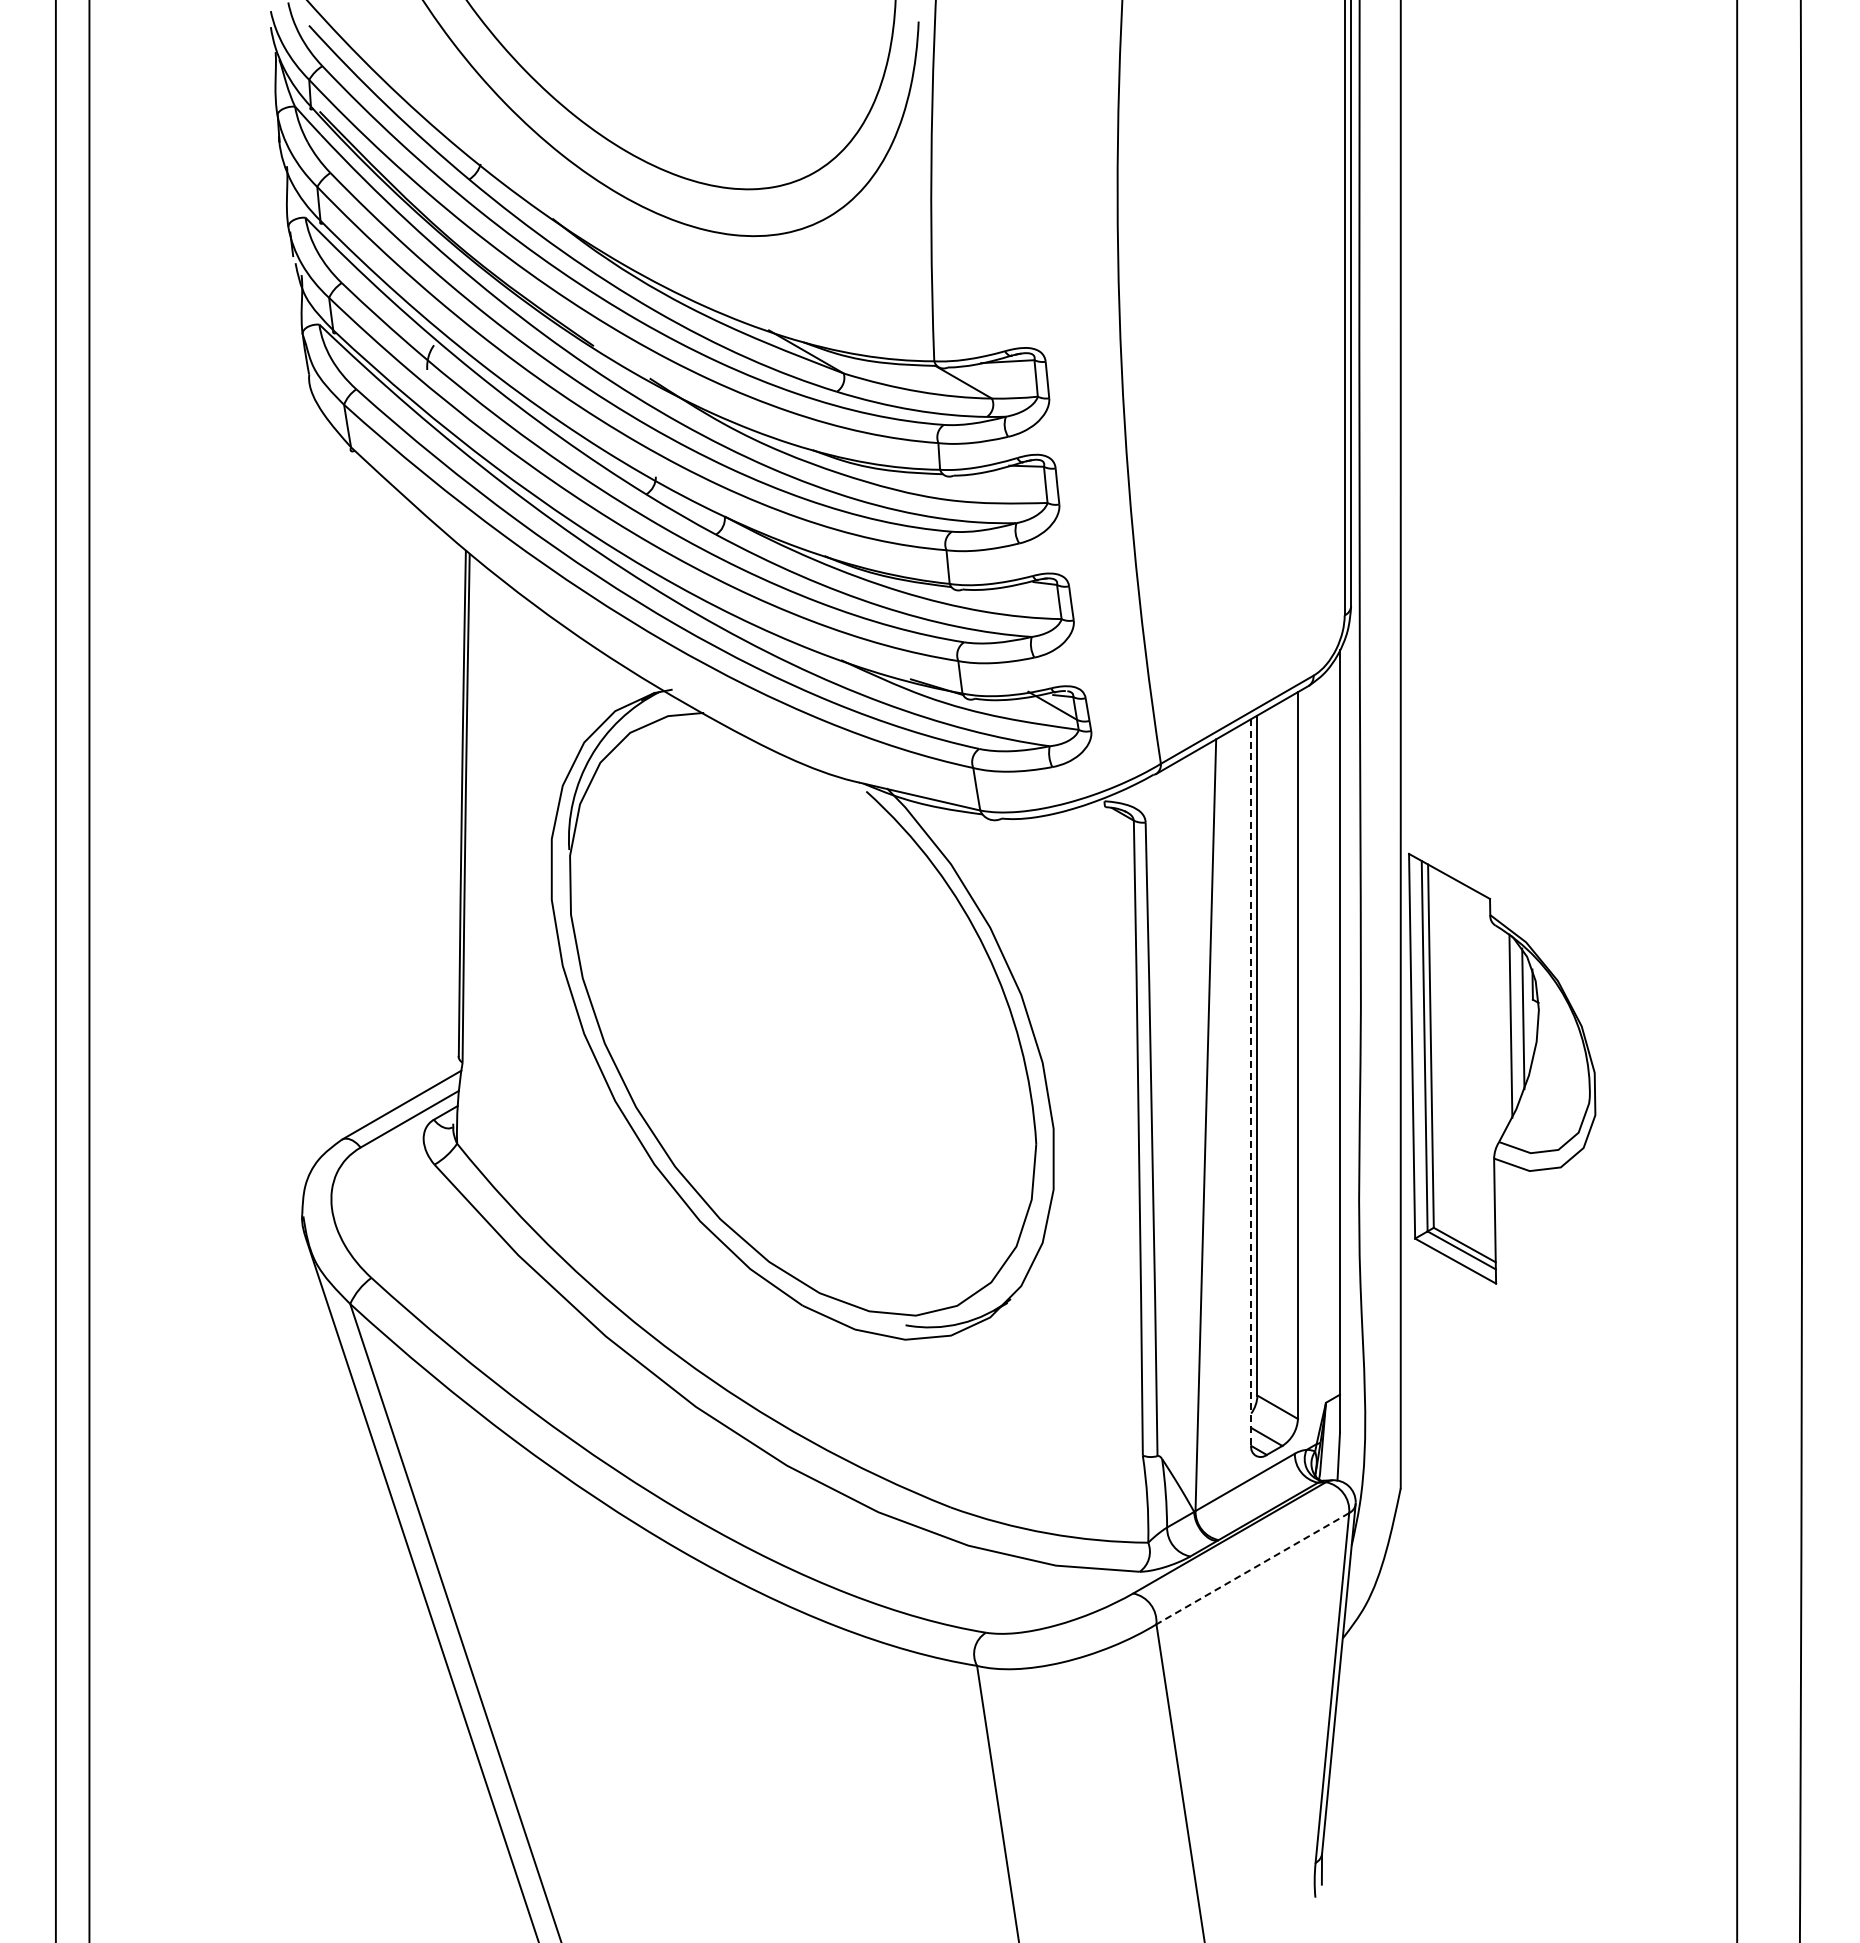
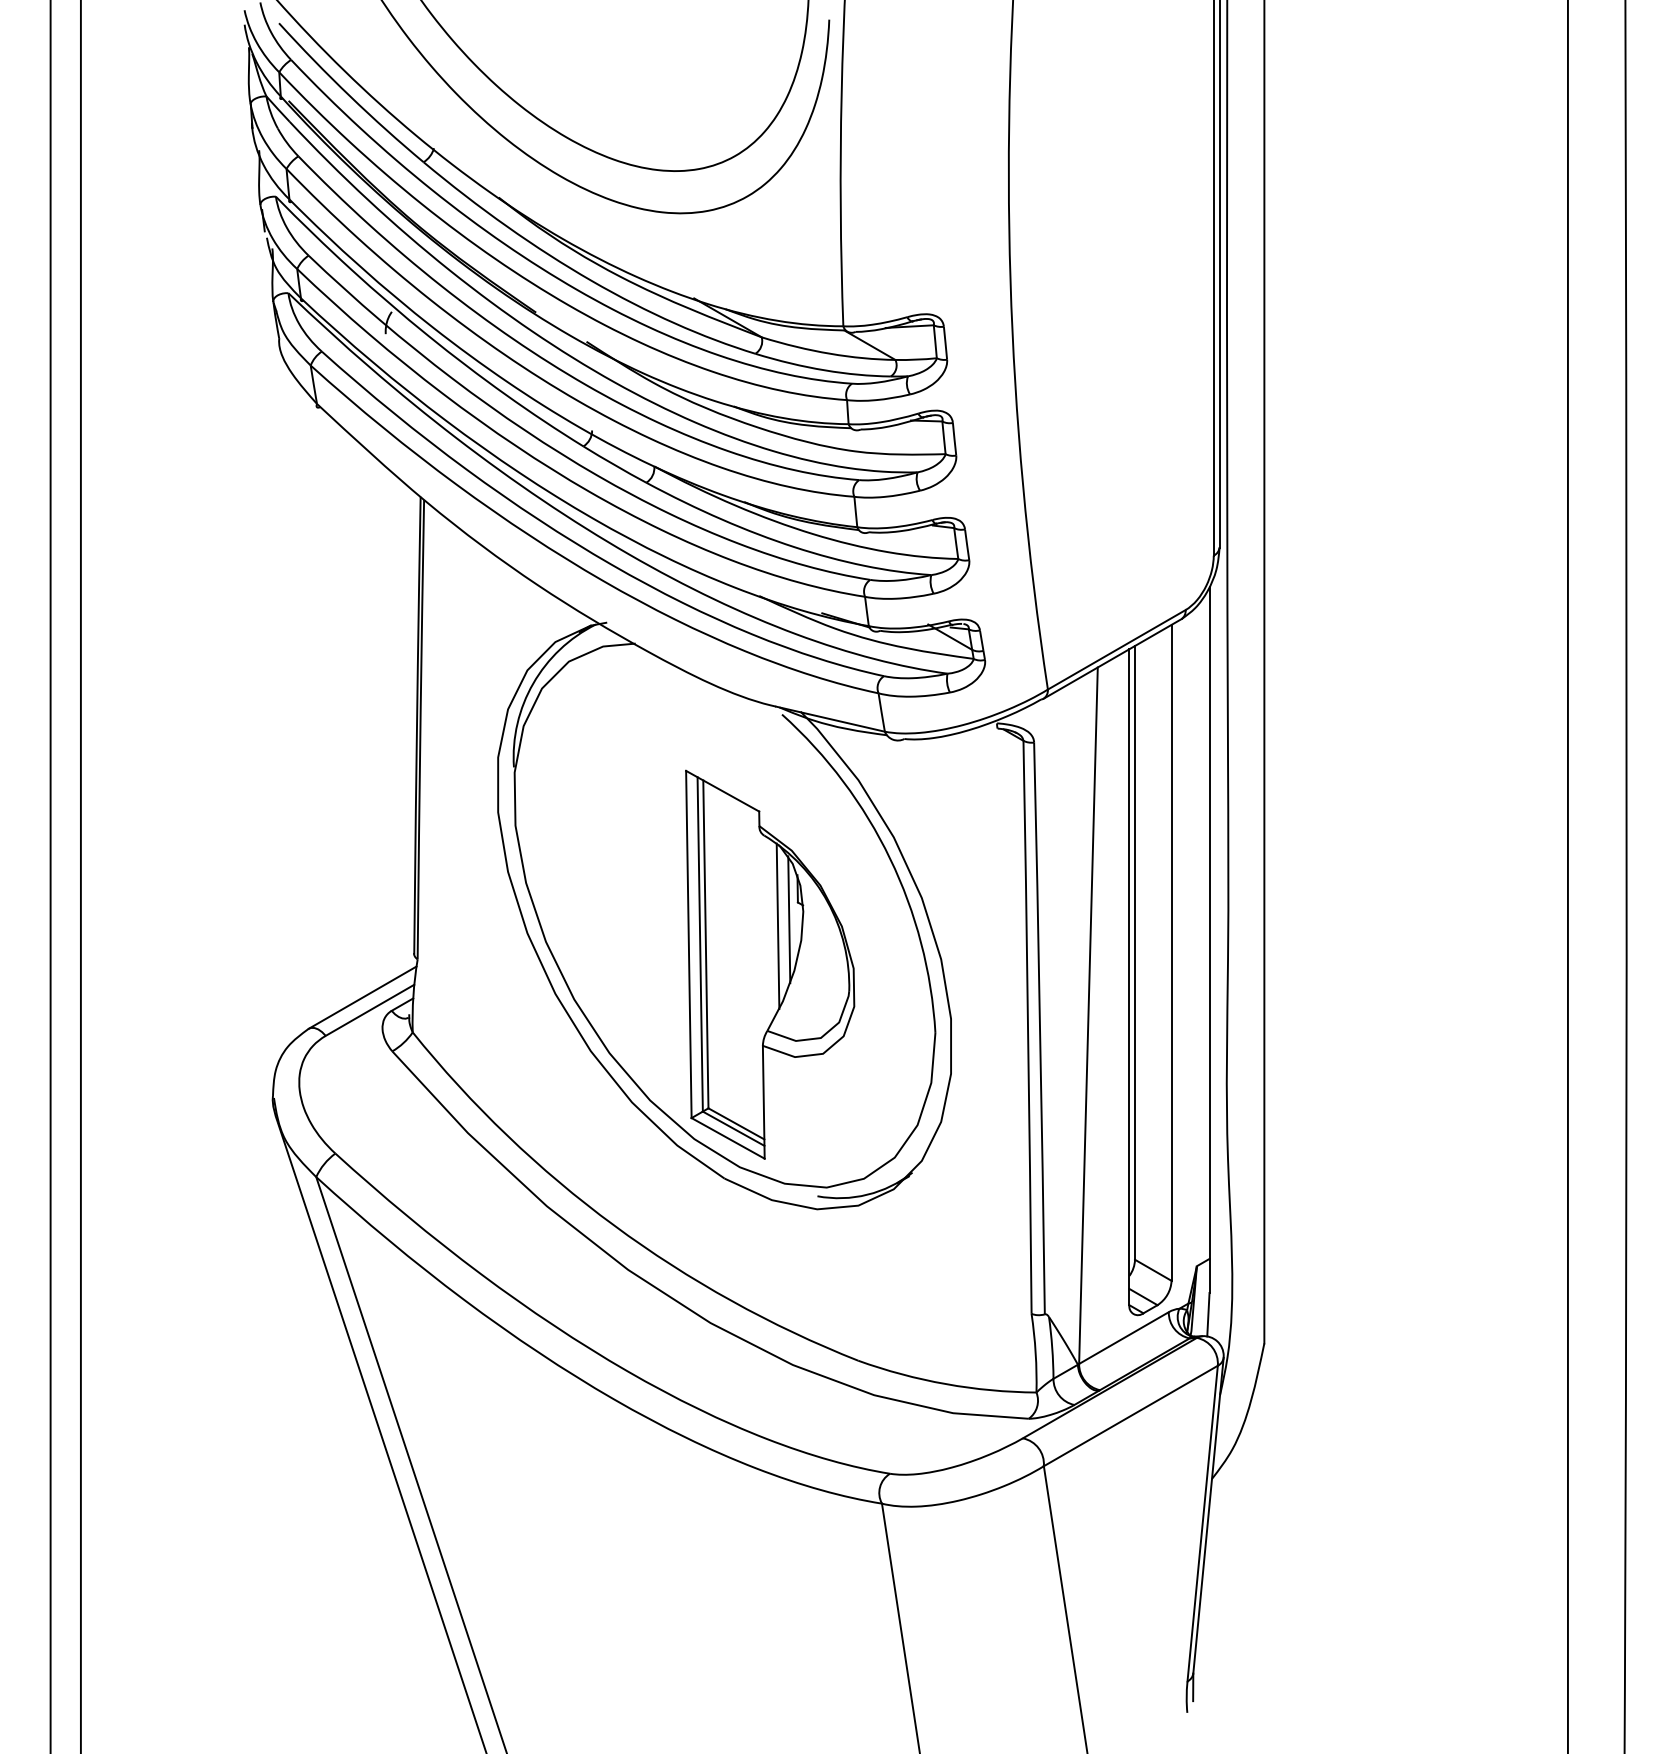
part: (1502, 1068) -> (770, 964), moved
line: (1251, 1083) -> (1129, 978), dashed -> solid
line: (1252, 1568) -> (1130, 1415), dashed -> solid

